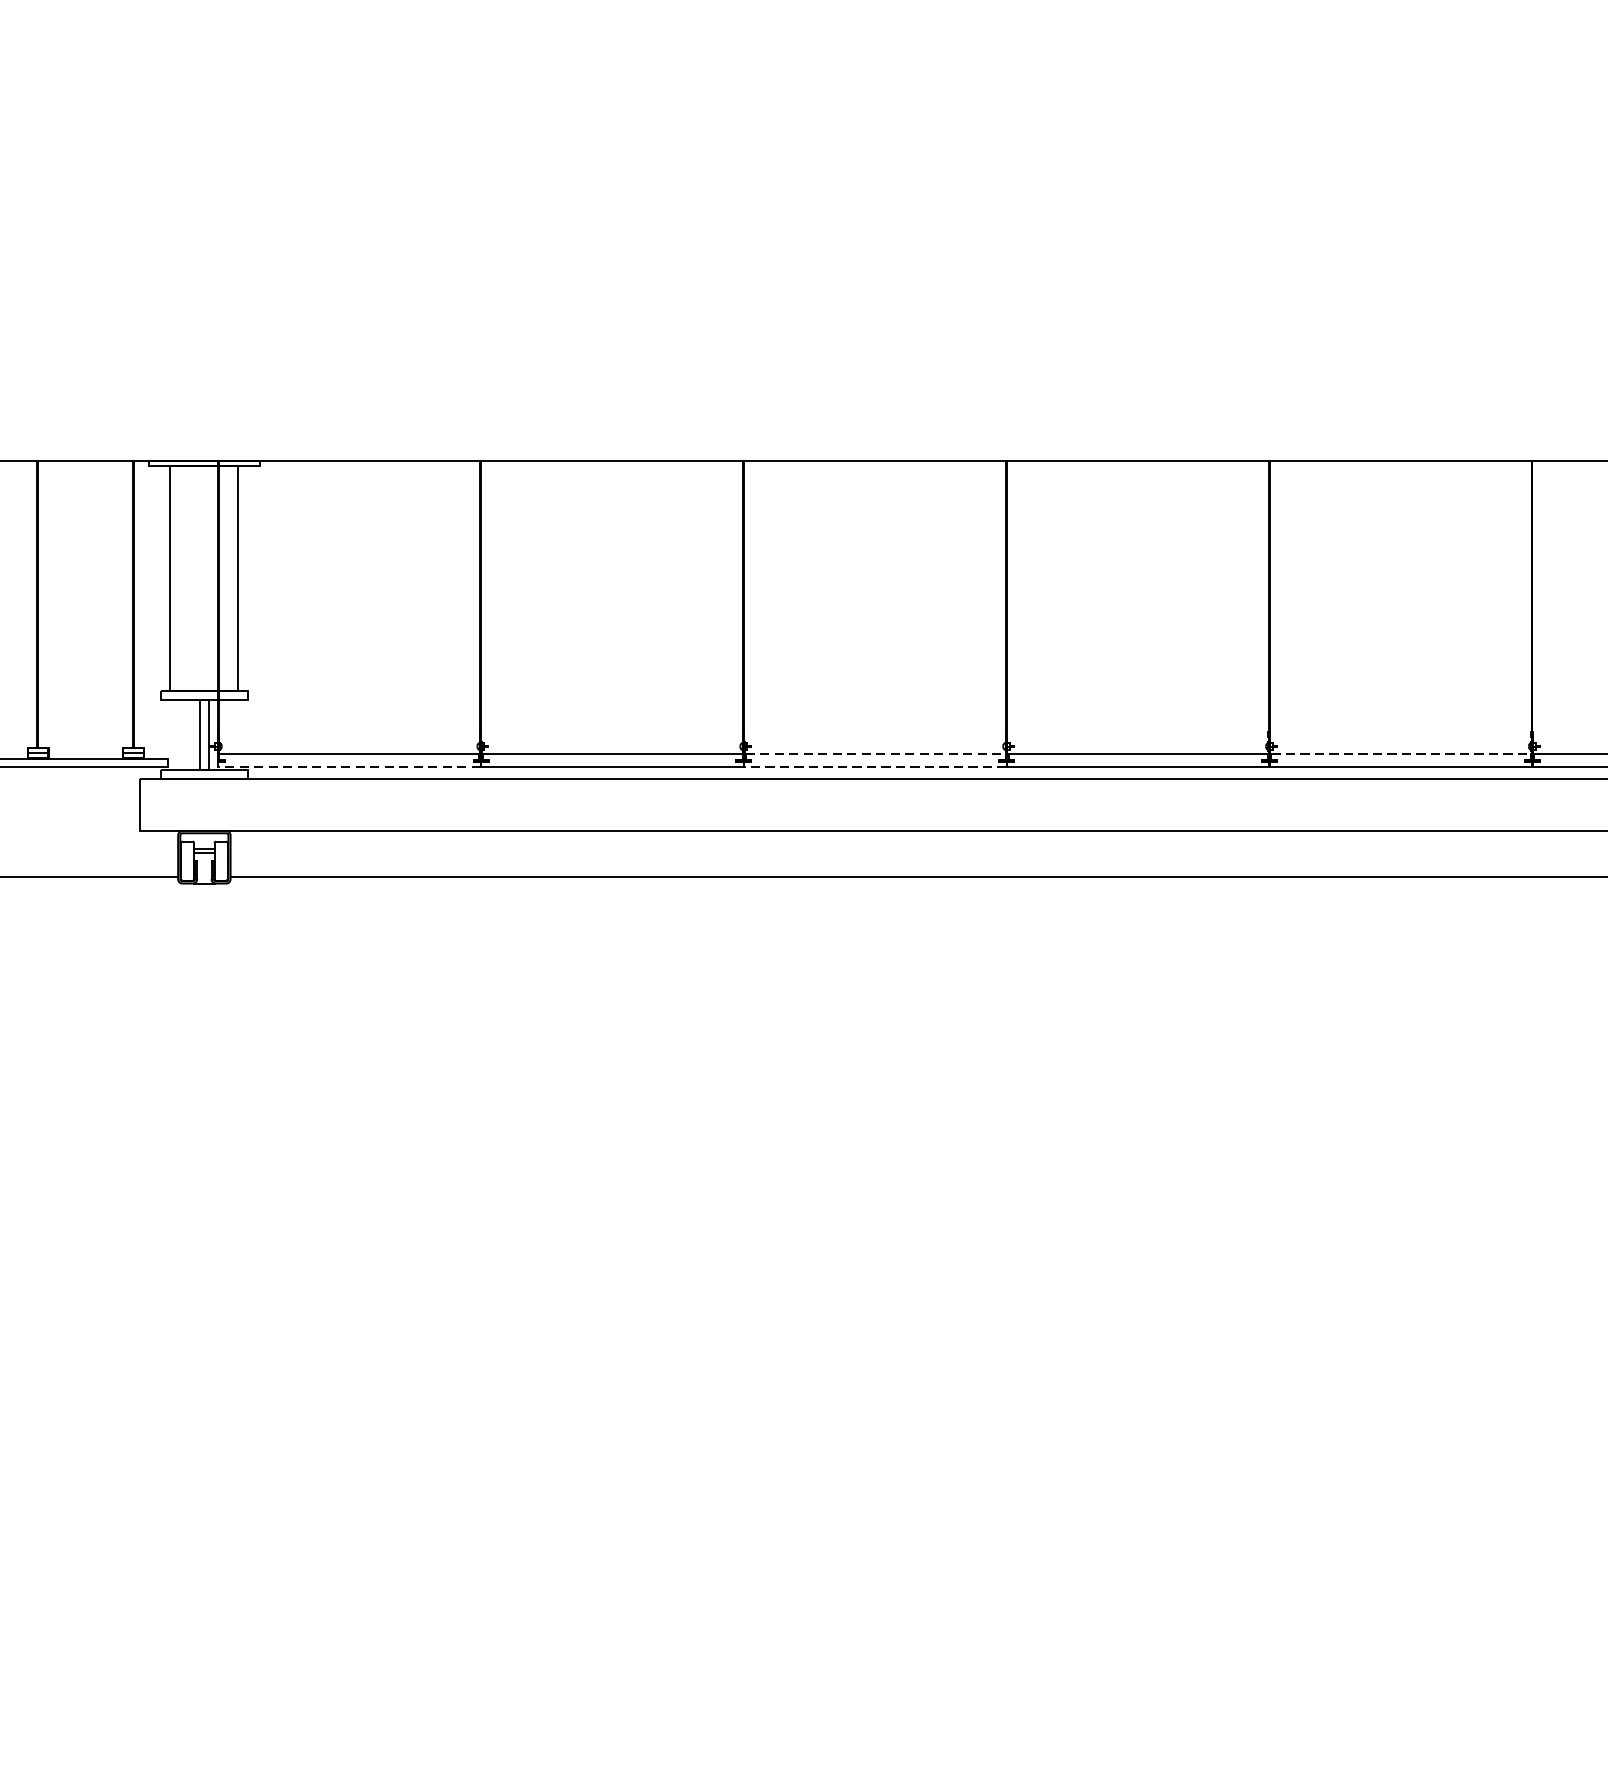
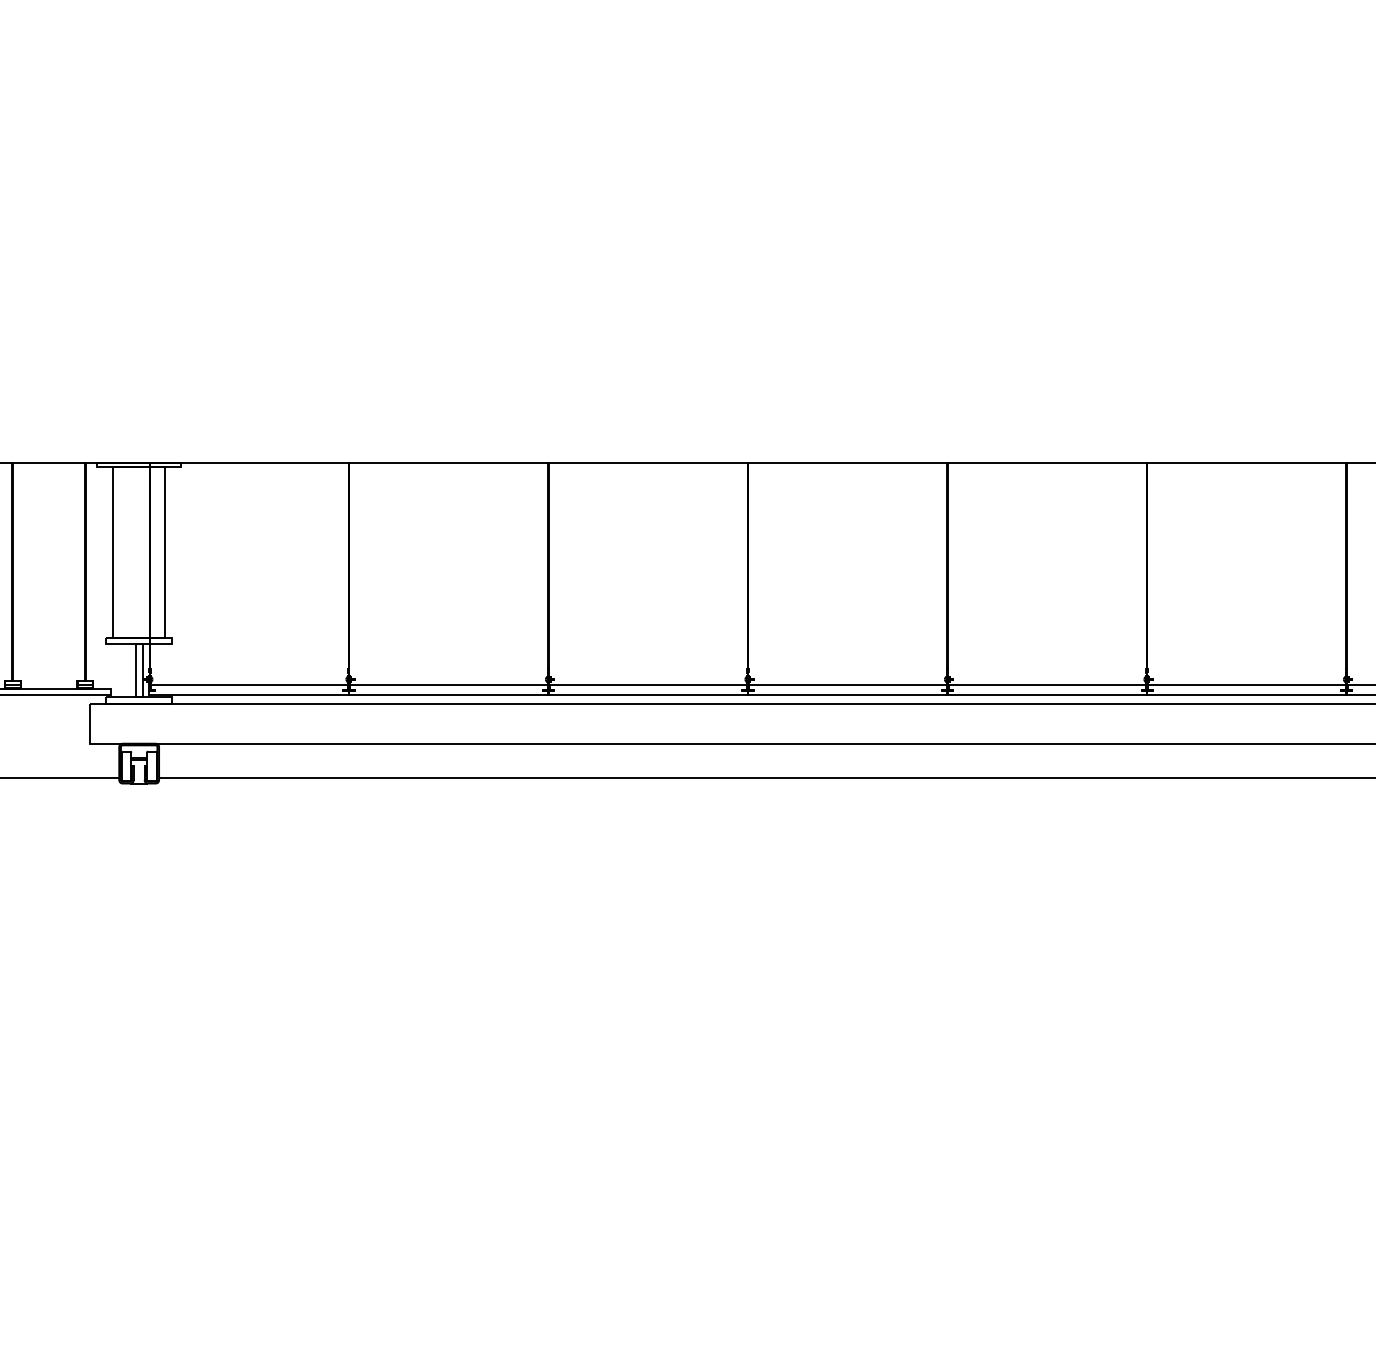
line: (875, 754) -> (648, 685), dashed -> solid
line: (1401, 754) -> (1047, 685), dashed -> solid
line: (349, 767) -> (249, 695), dashed -> solid
line: (875, 767) -> (648, 695), dashed -> solid

